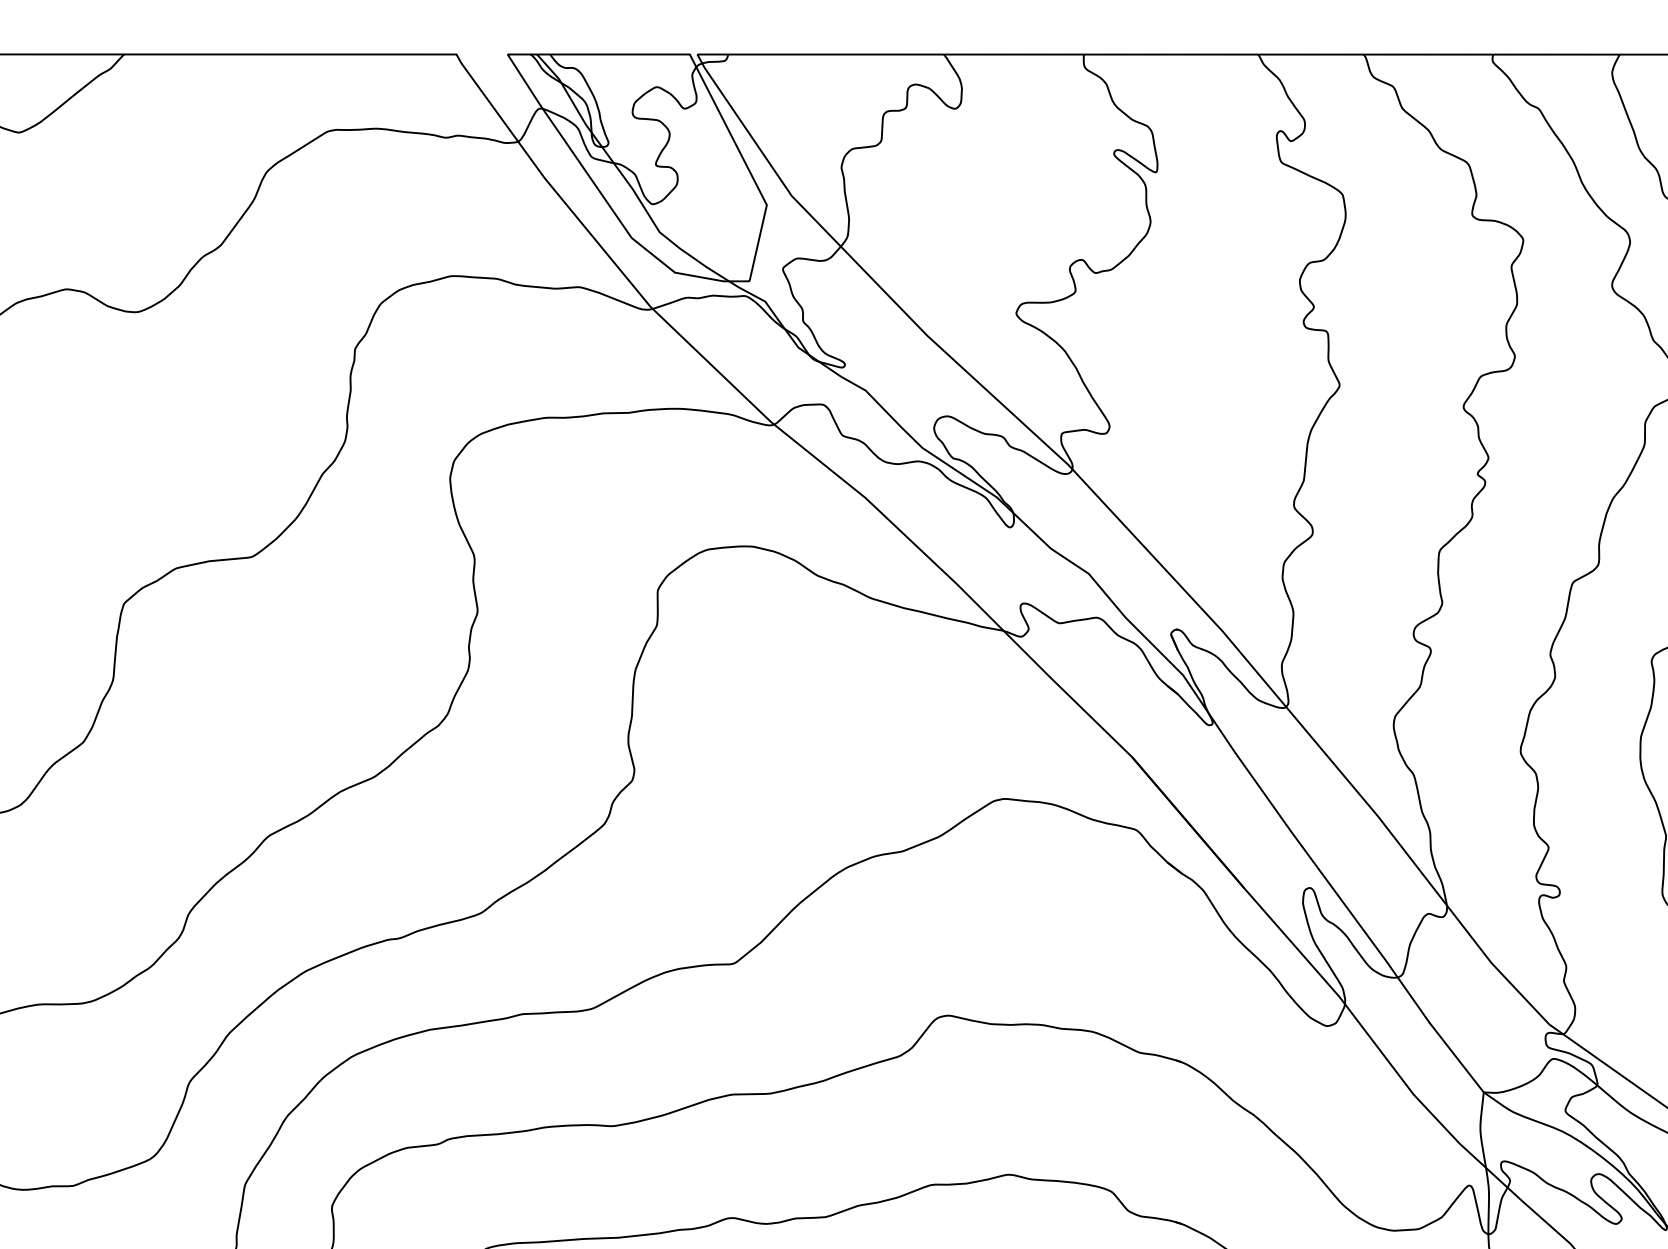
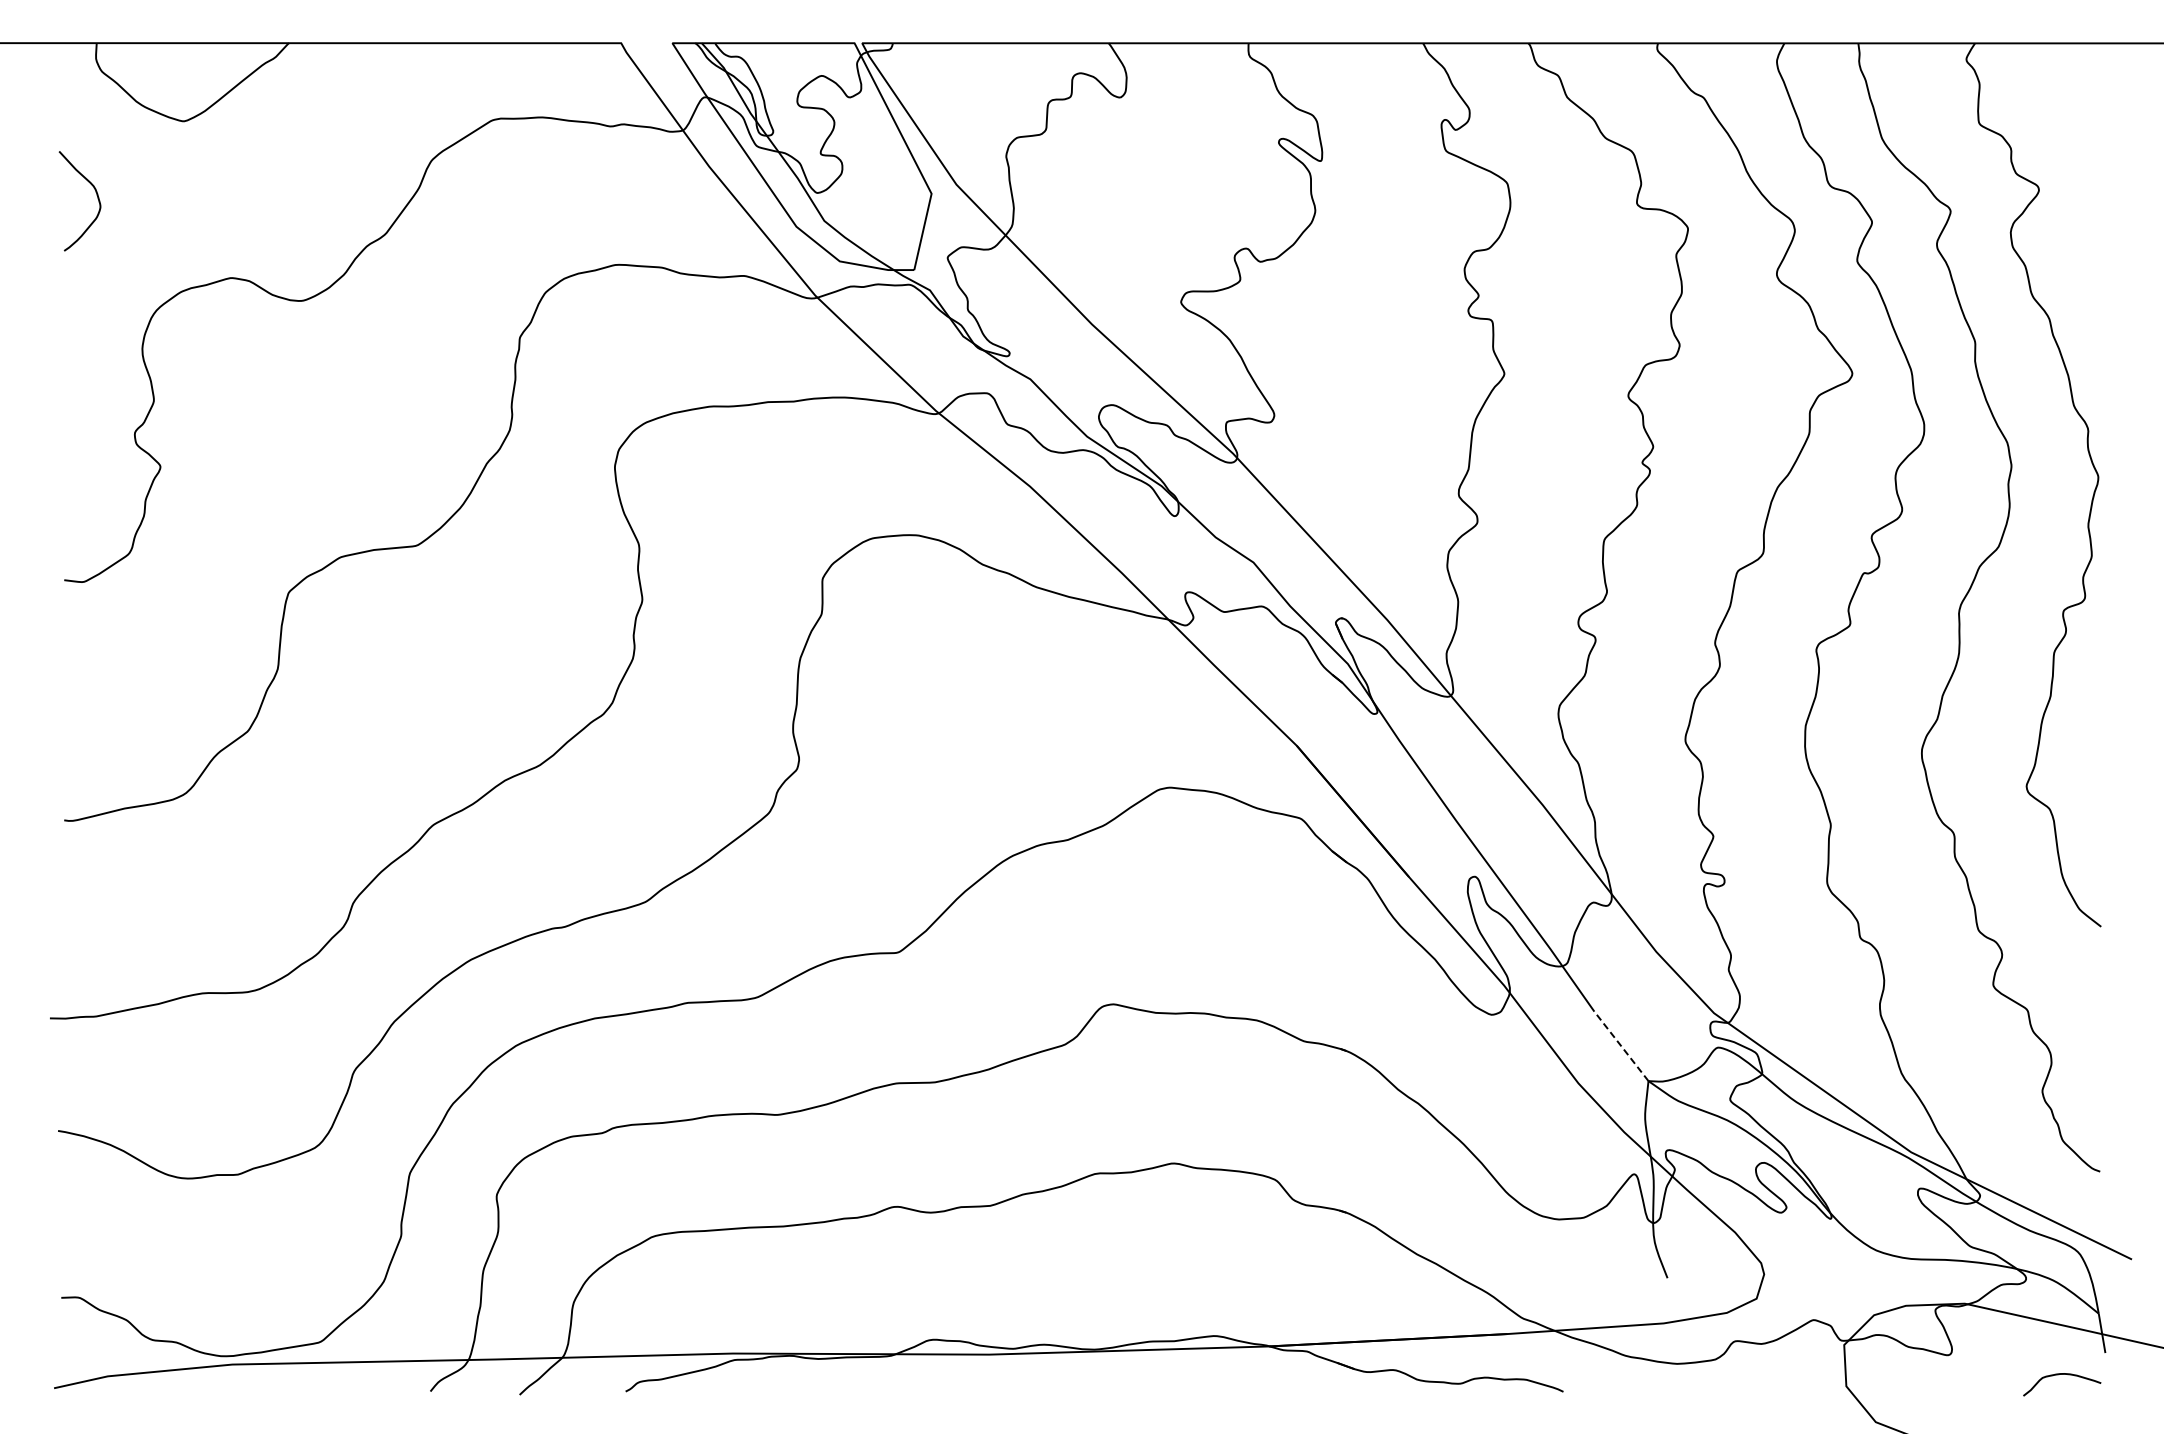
line: (1456, 1056) -> (1621, 1045), solid -> dashed

